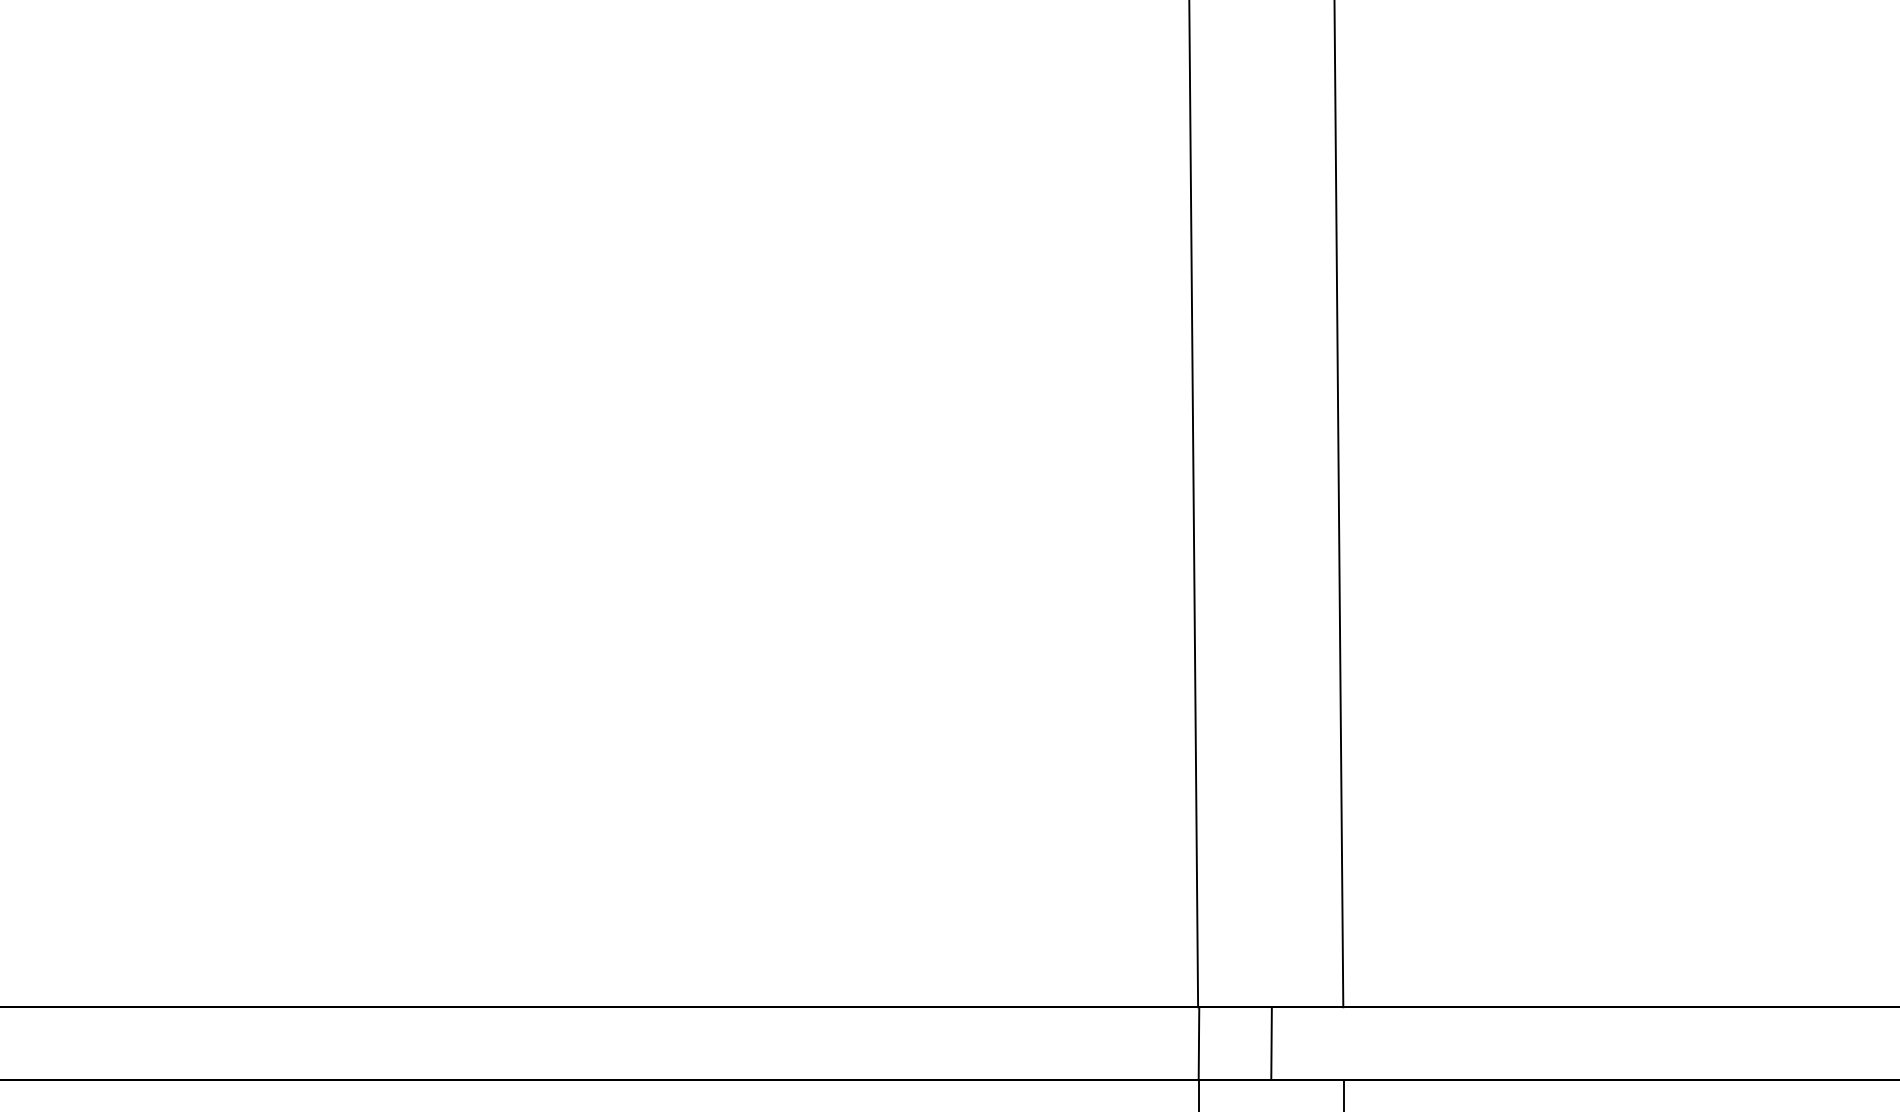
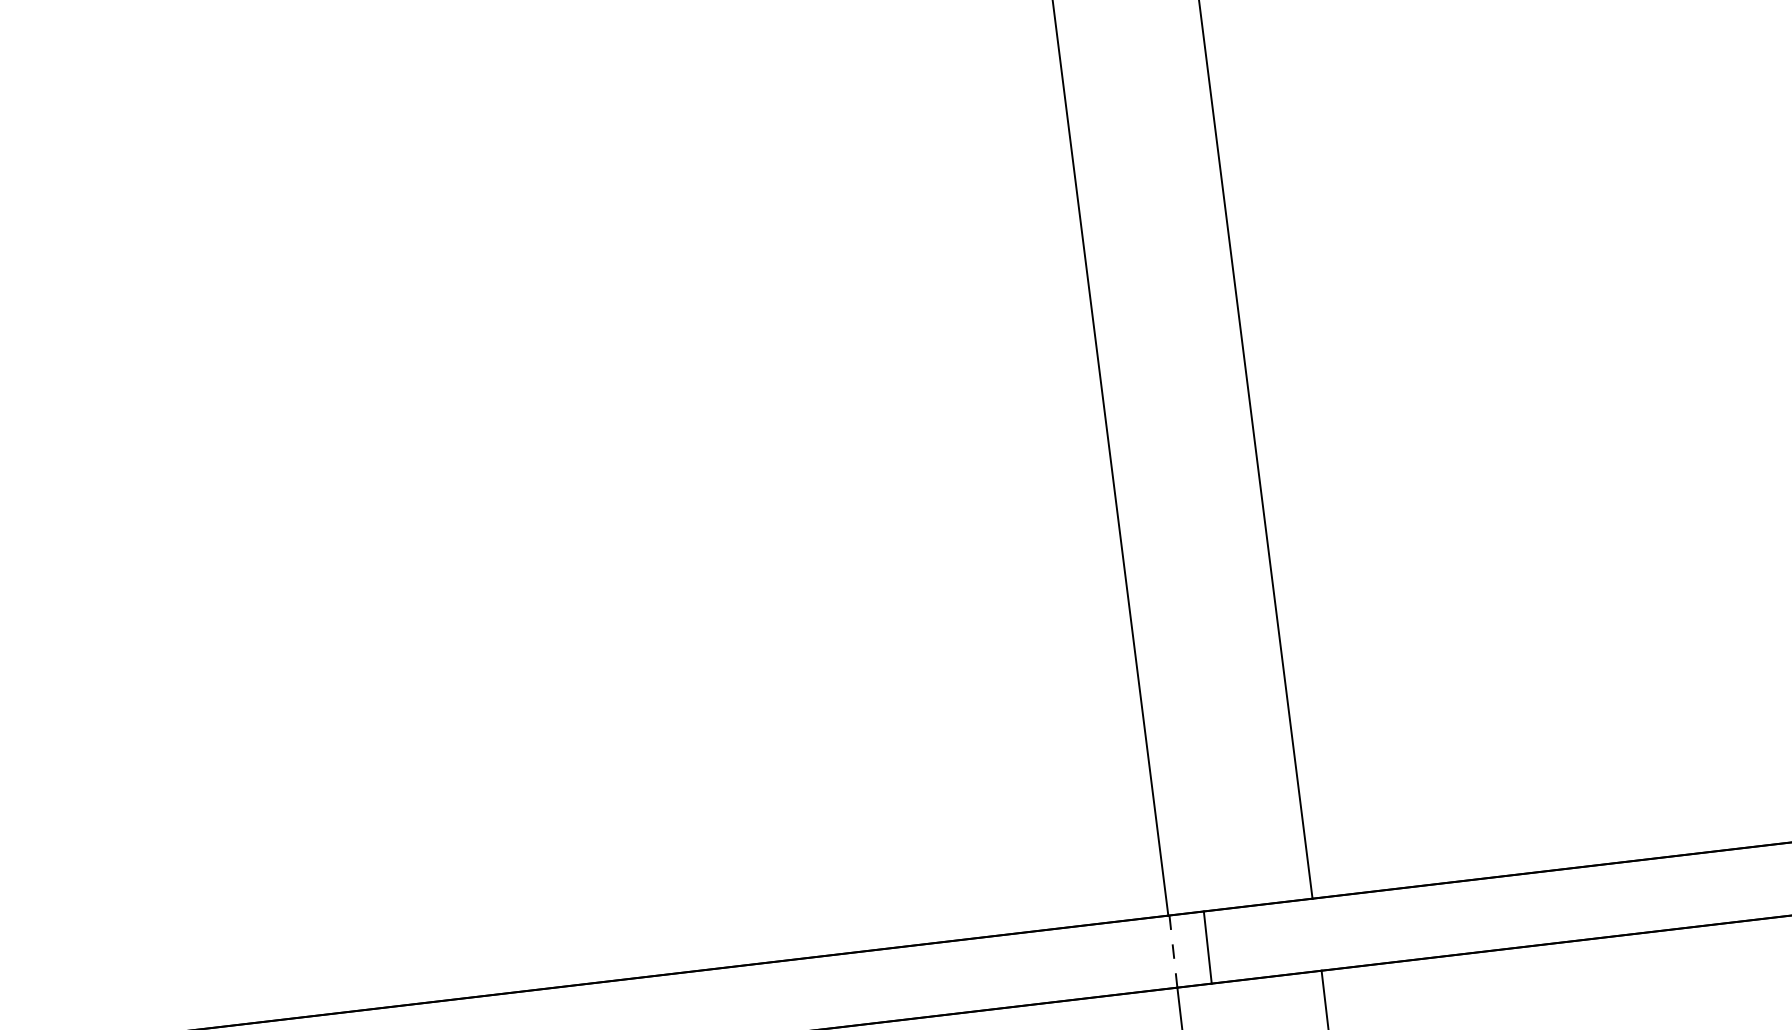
line: (1198, 1043) -> (1172, 951), solid -> dashed
line: (1271, 1043) -> (1207, 947), moved

